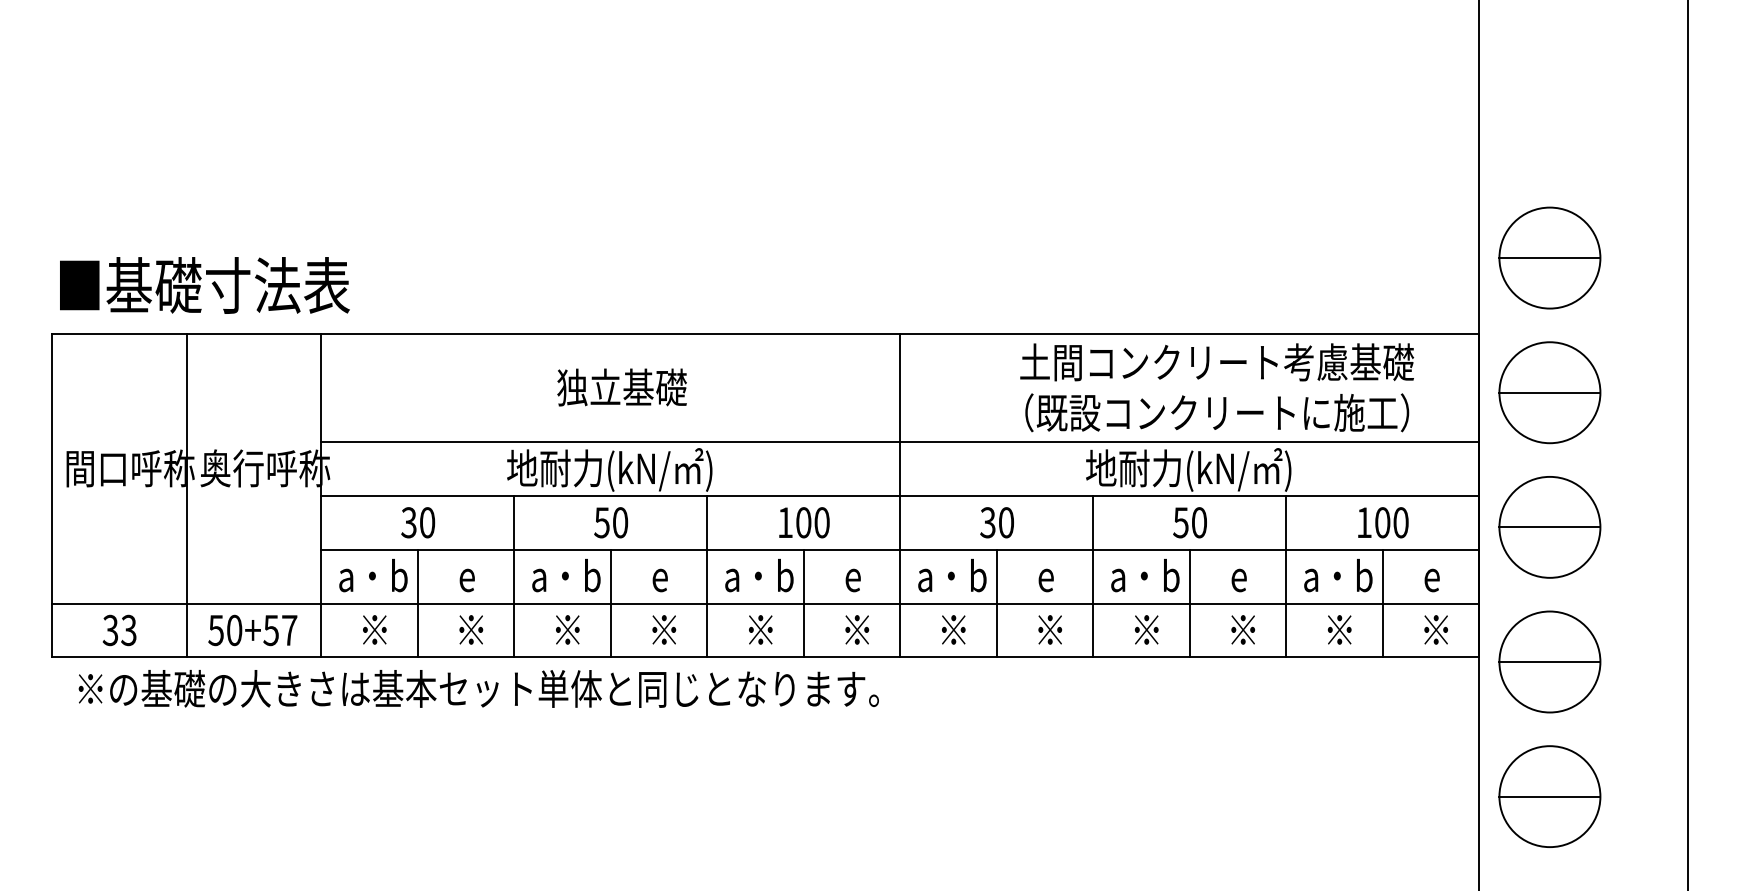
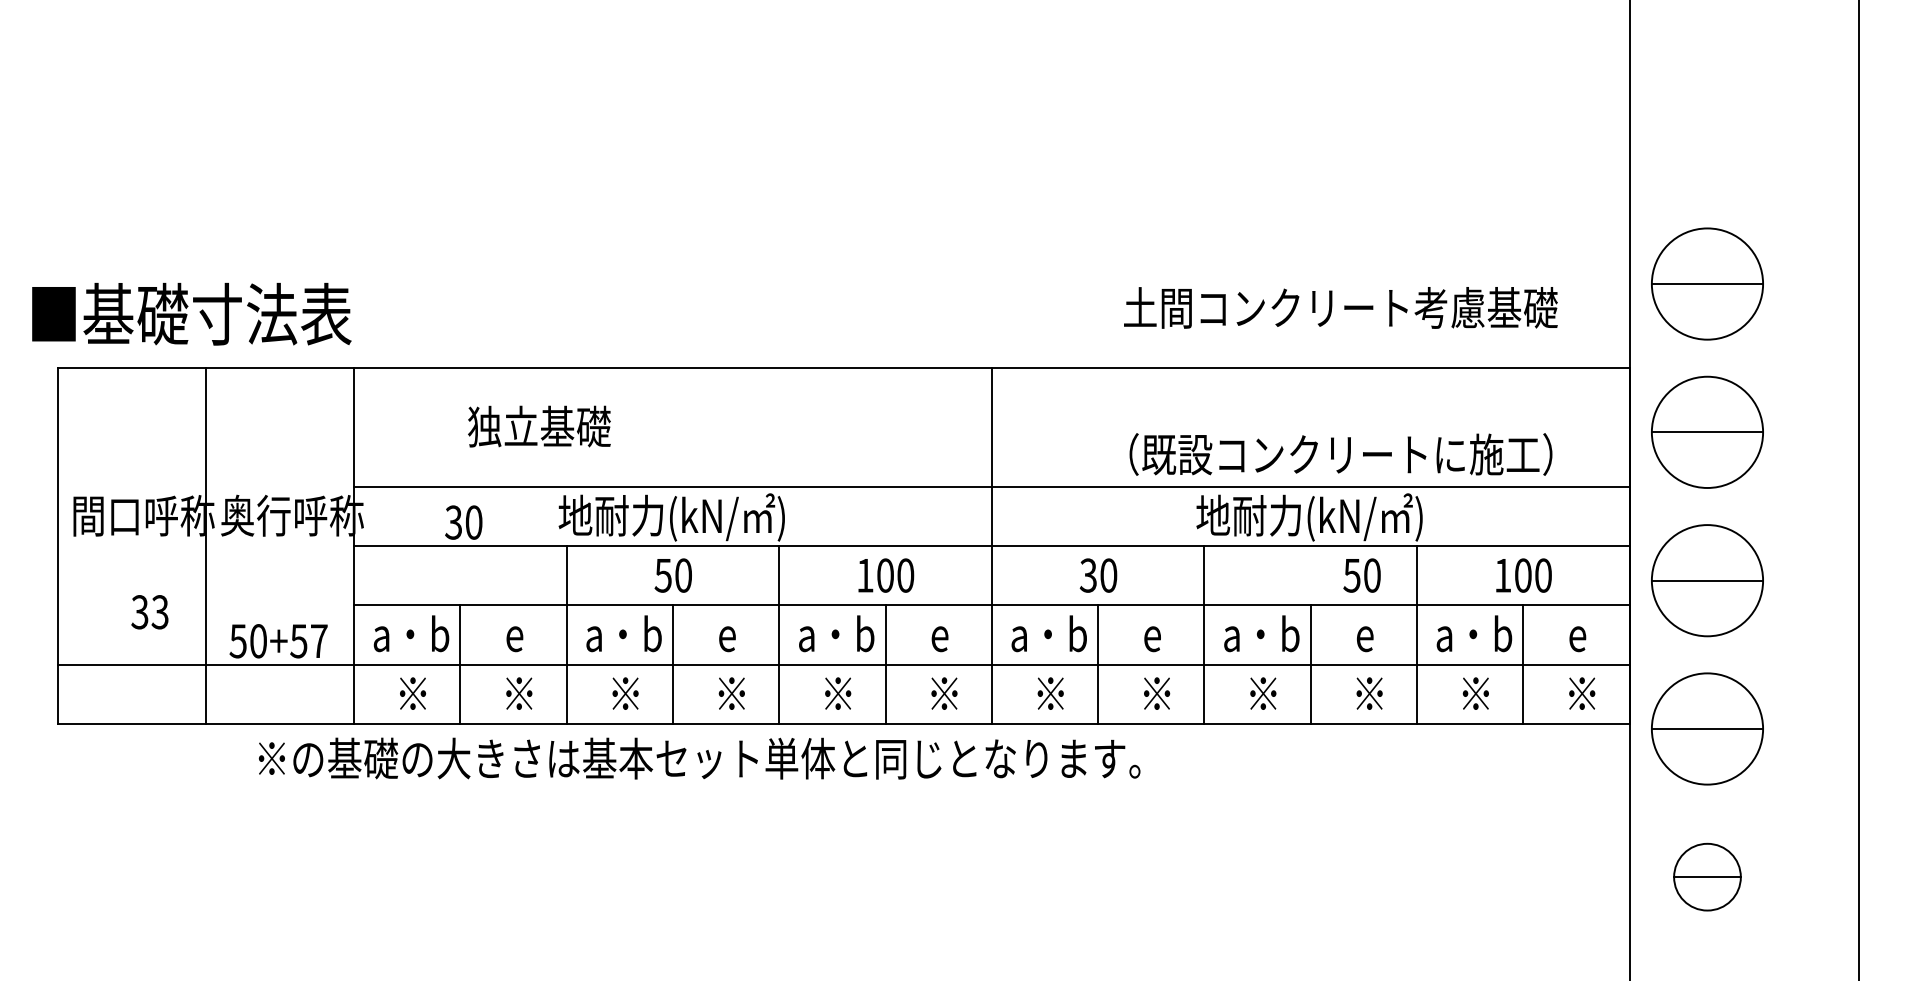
text: (204, 285) -> (191, 314), moved
text: (1216, 361) -> (1340, 307), moved
text: (622, 387) -> (539, 426), moved
text: (417, 522) -> (463, 522), moved
text: (1189, 522) -> (1361, 575), moved
text: (119, 630) -> (149, 612), moved
text: (252, 630) -> (278, 641), moved
text: (478, 688) -> (699, 758), moved
part: (1549, 795) -> (1707, 876), size x0.6

